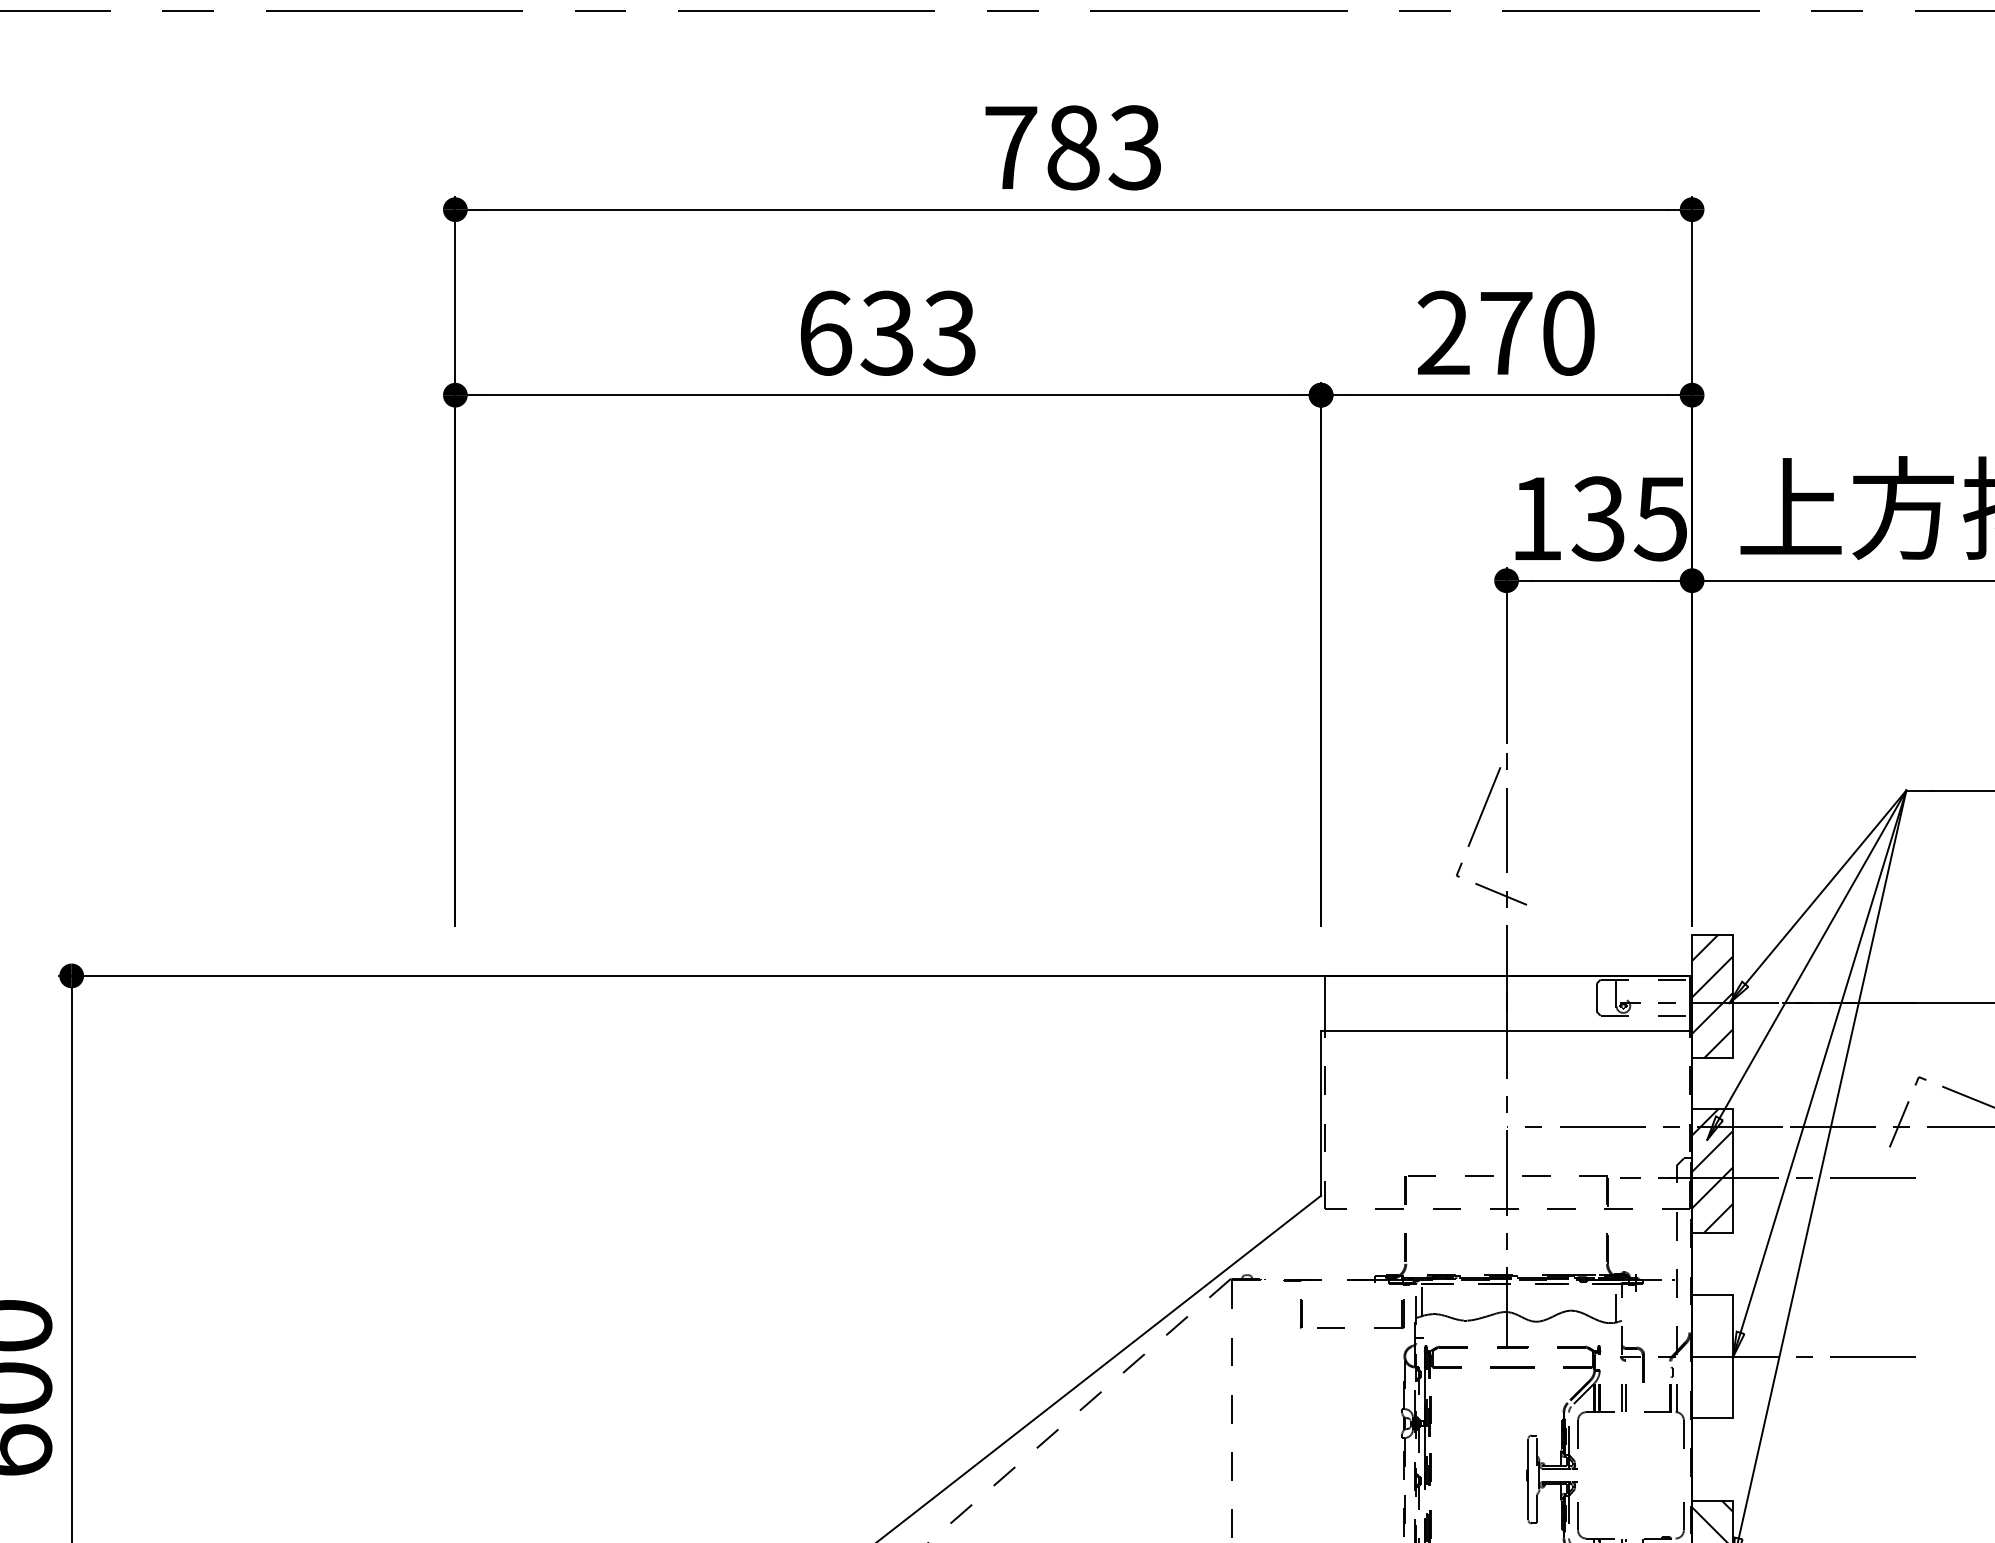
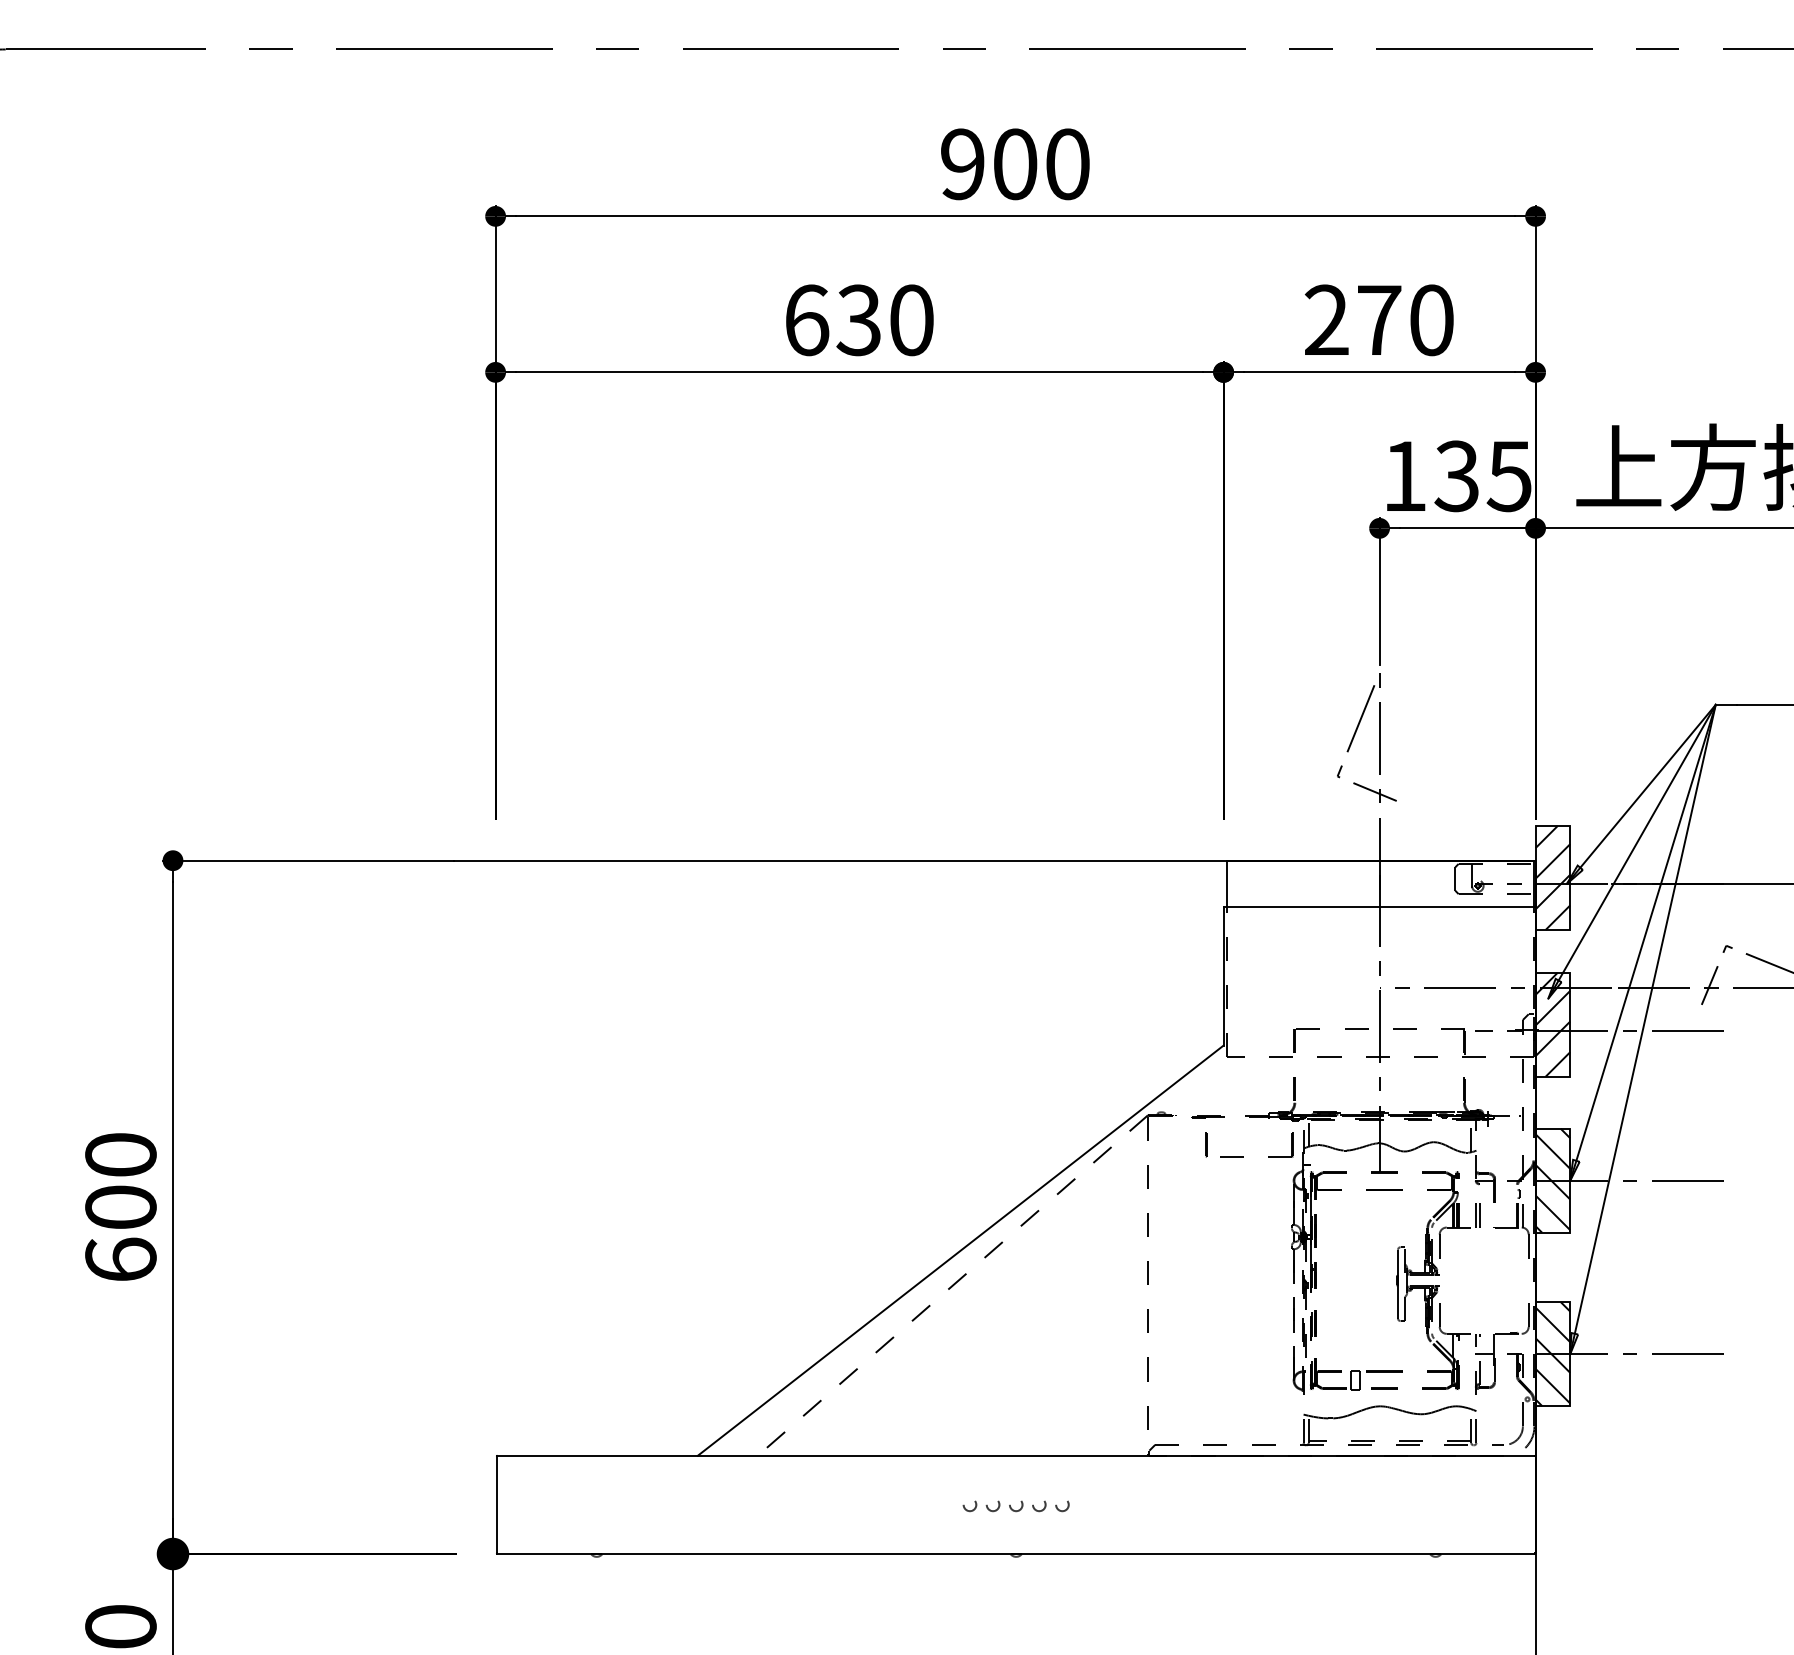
text: (1073, 147) -> (1015, 164), 783 -> 900
text: (948, 333) -> (910, 320), 633 -> 630
hatch: (1712, 1356) -> (1552, 1180), added

